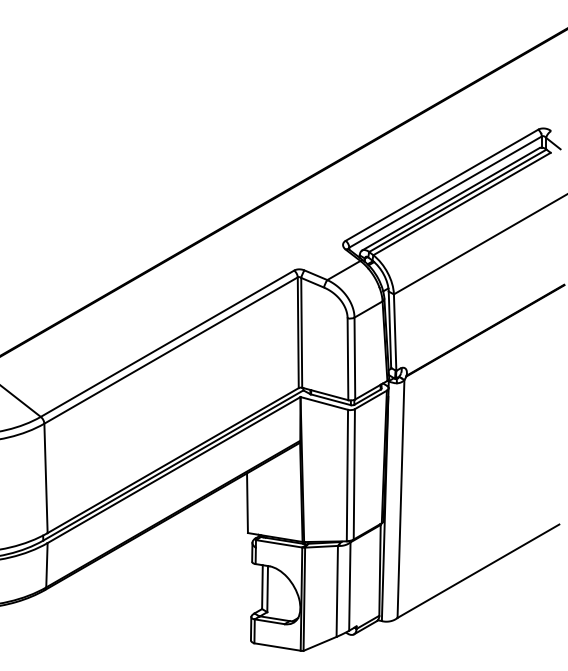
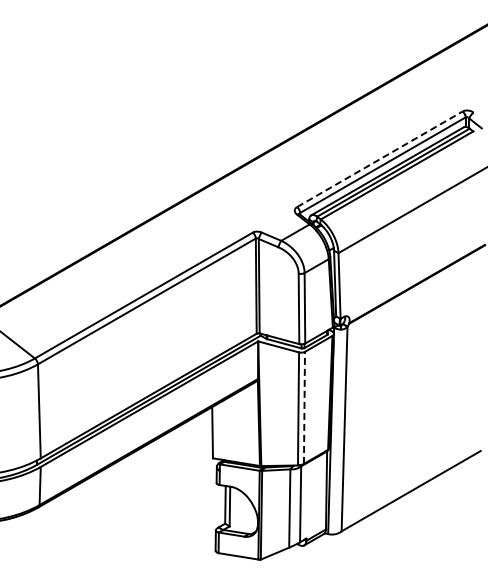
line: (441, 185) -> (379, 159), solid -> dashed
line: (354, 473) -> (304, 407), solid -> dashed

